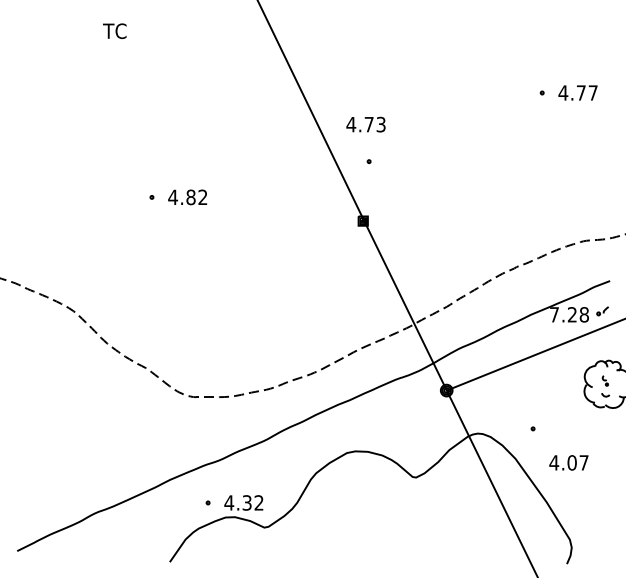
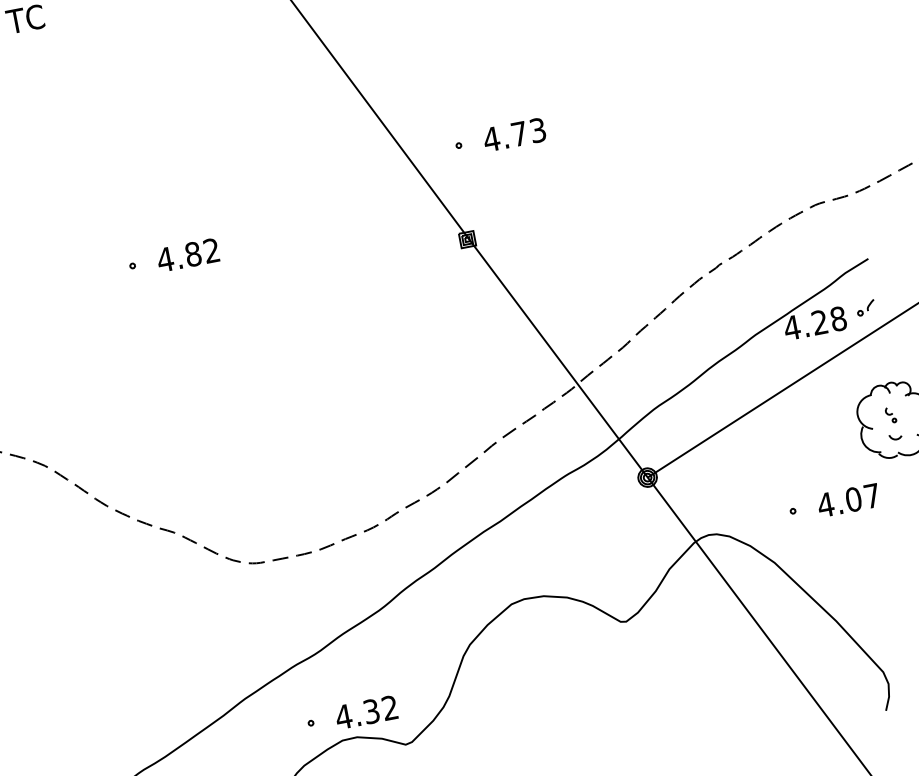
text: (365, 124) -> (513, 134), moved
text: (554, 314) -> (792, 327), 7.28 -> 4.28
text: (568, 462) -> (847, 500), moved

